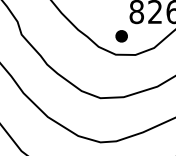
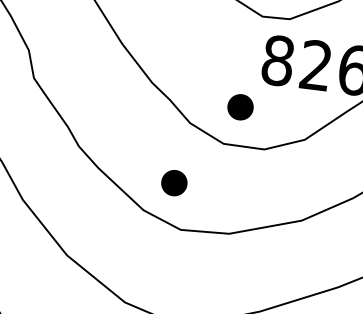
part: (94, 76) -> (173, 183), added

